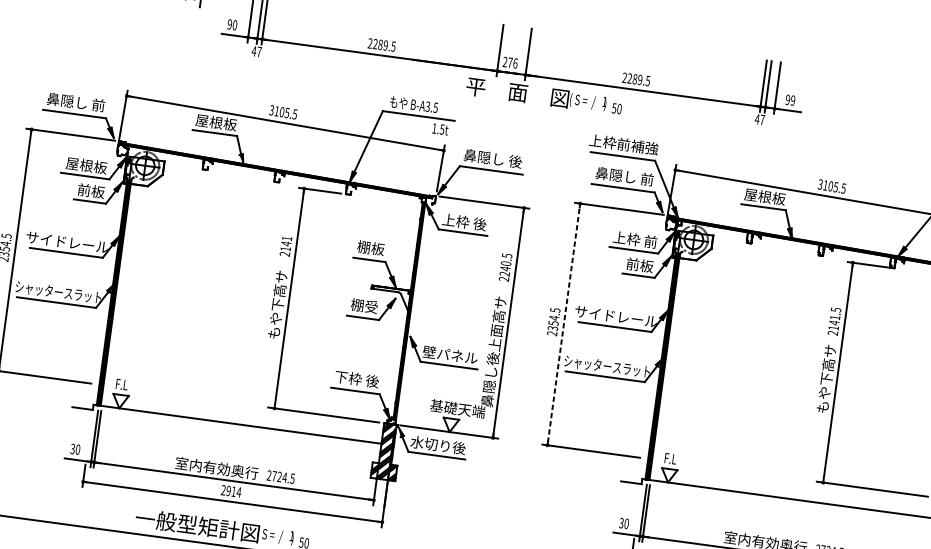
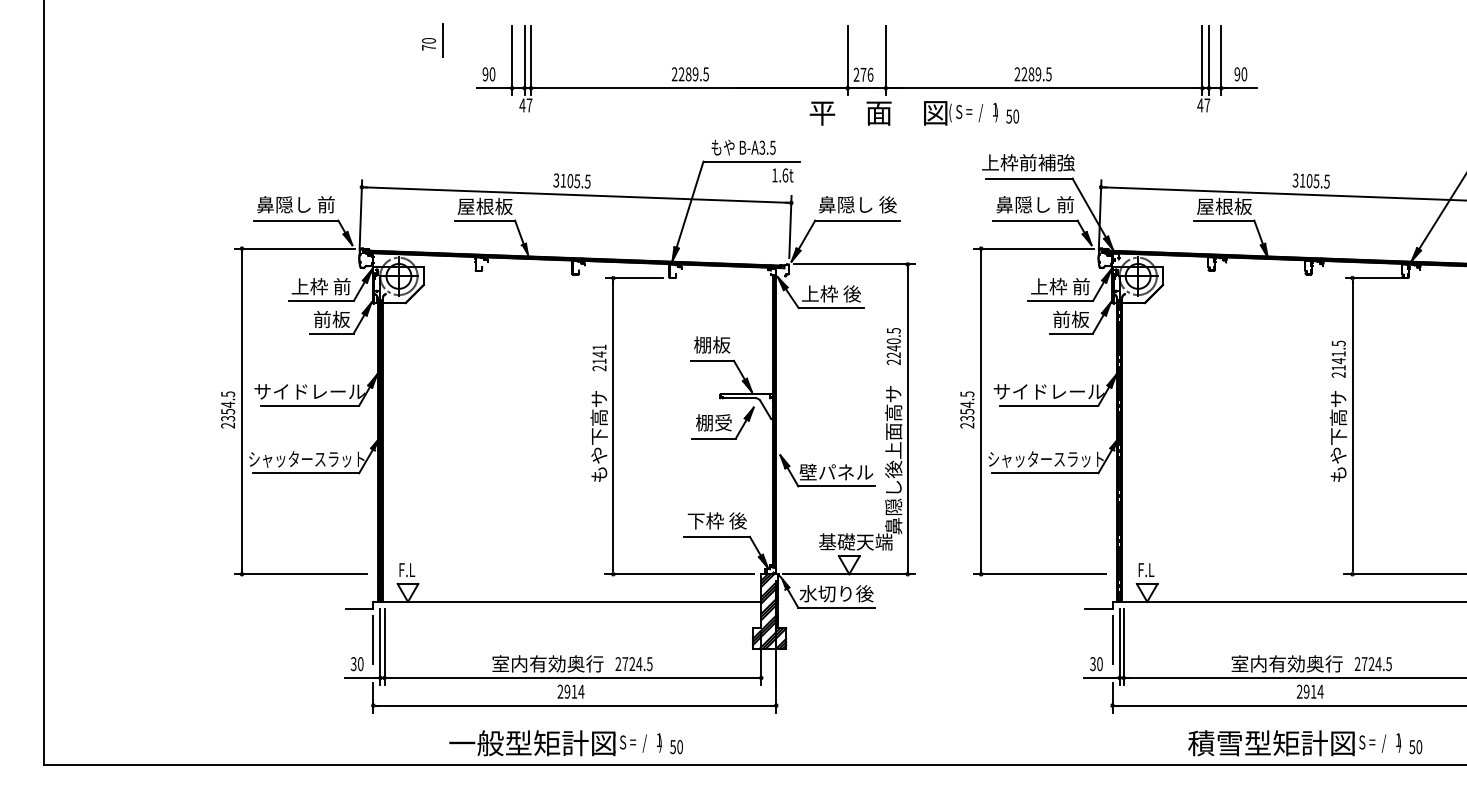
text: (793, 100) -> (1244, 74), 99 -> 90
text: (442, 129) -> (785, 175), 1.5t -> 1.6t
text: (86, 165) -> (320, 286), 屋根板 -> 上枠 前
line: (564, 323) -> (981, 410), dashed -> solid
line: (89, 432) -> (373, 639), added
line: (638, 506) -> (1112, 639), added

